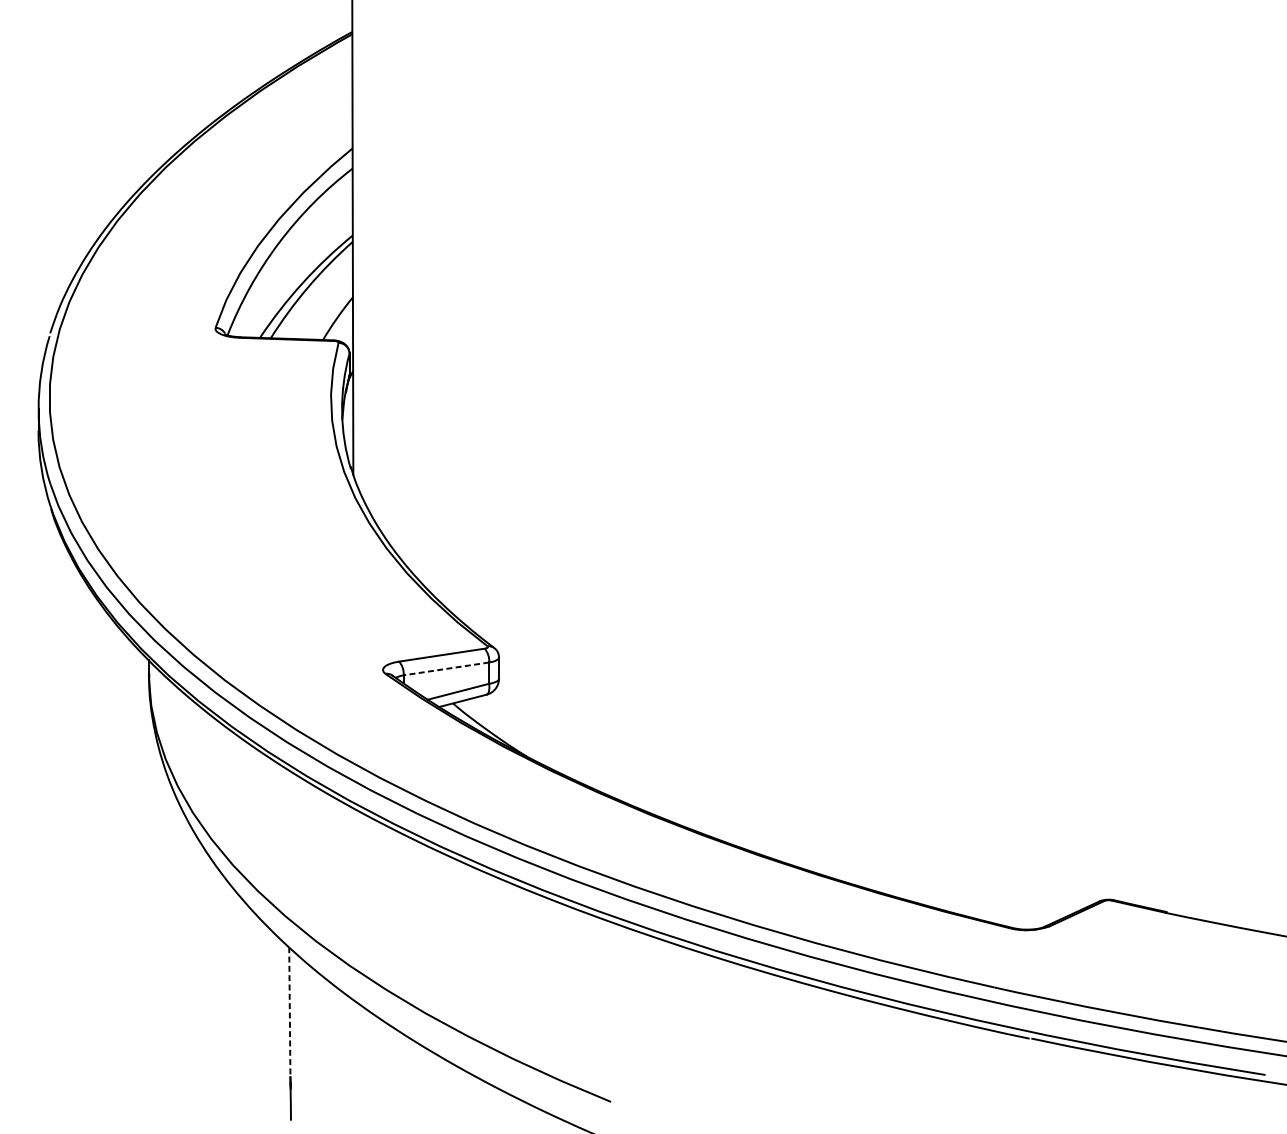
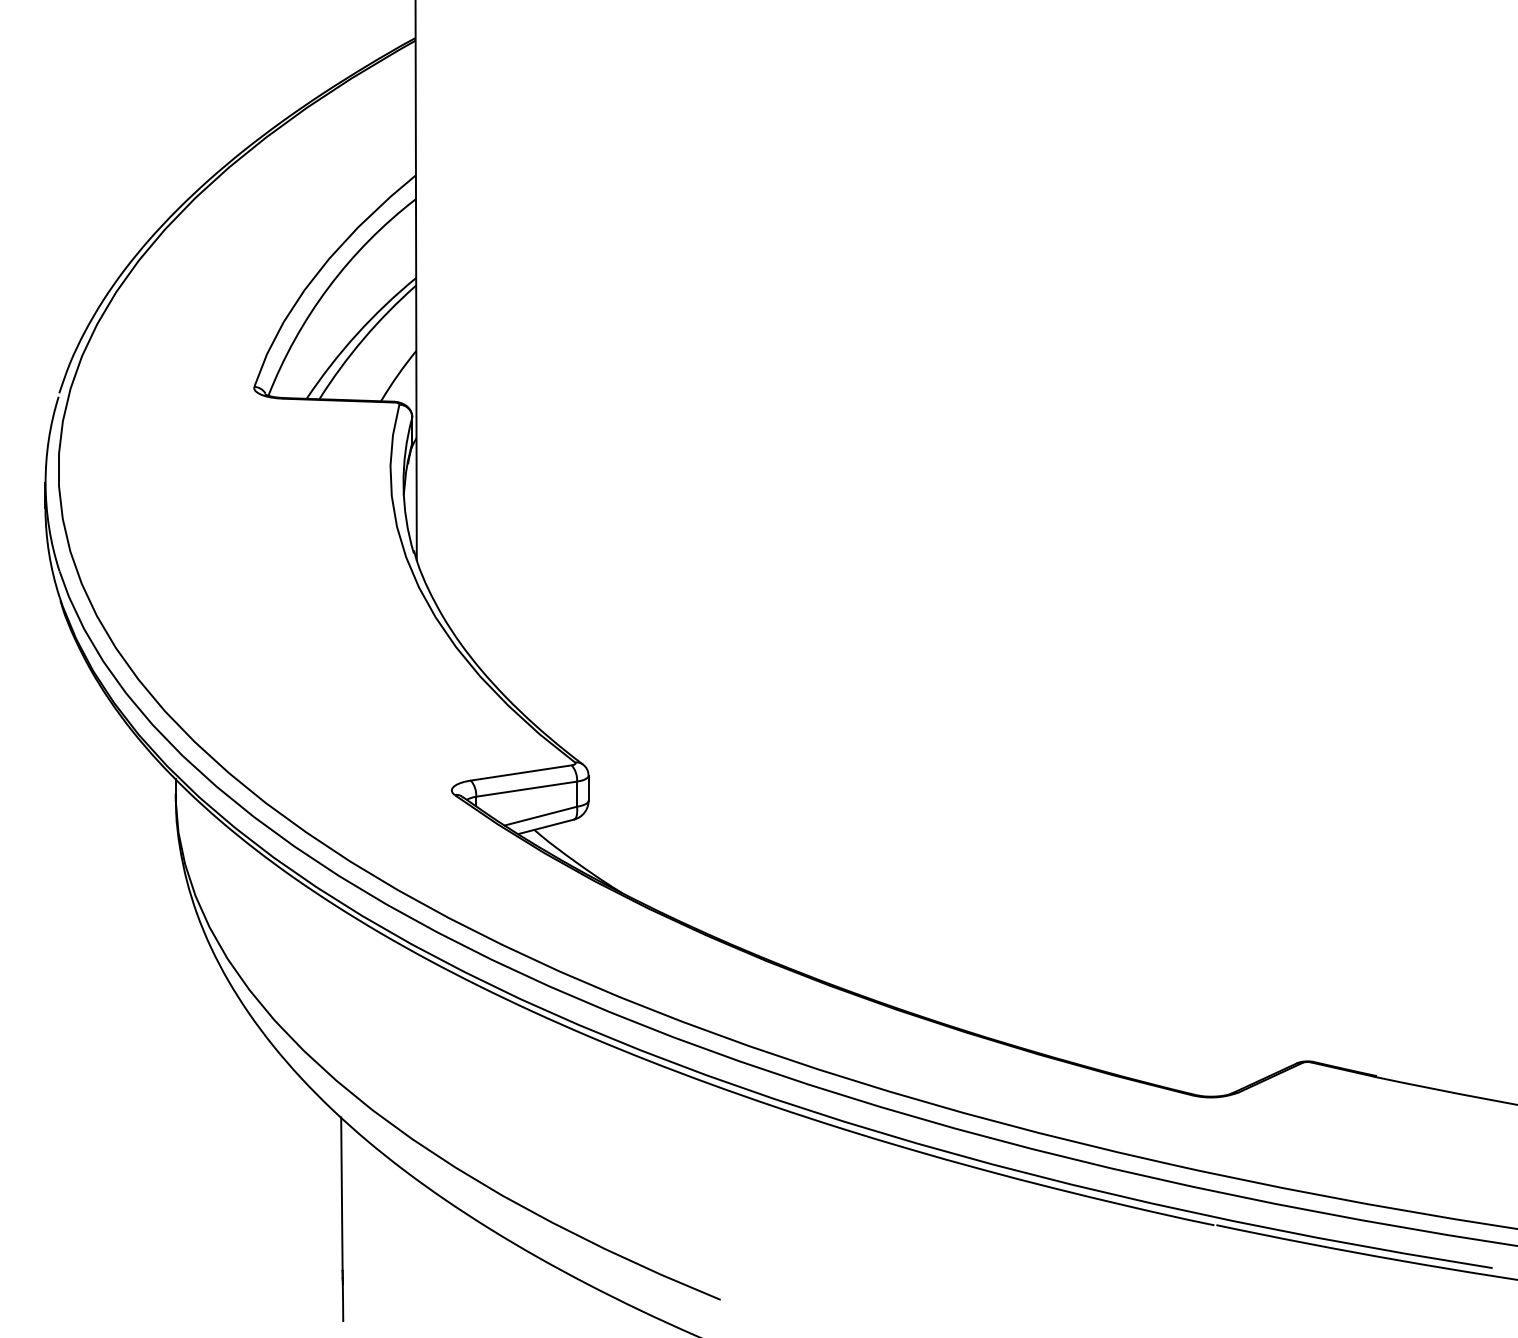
line: (446, 669) -> (526, 789), dashed -> solid
line: (289, 1012) -> (341, 1194), dashed -> solid

